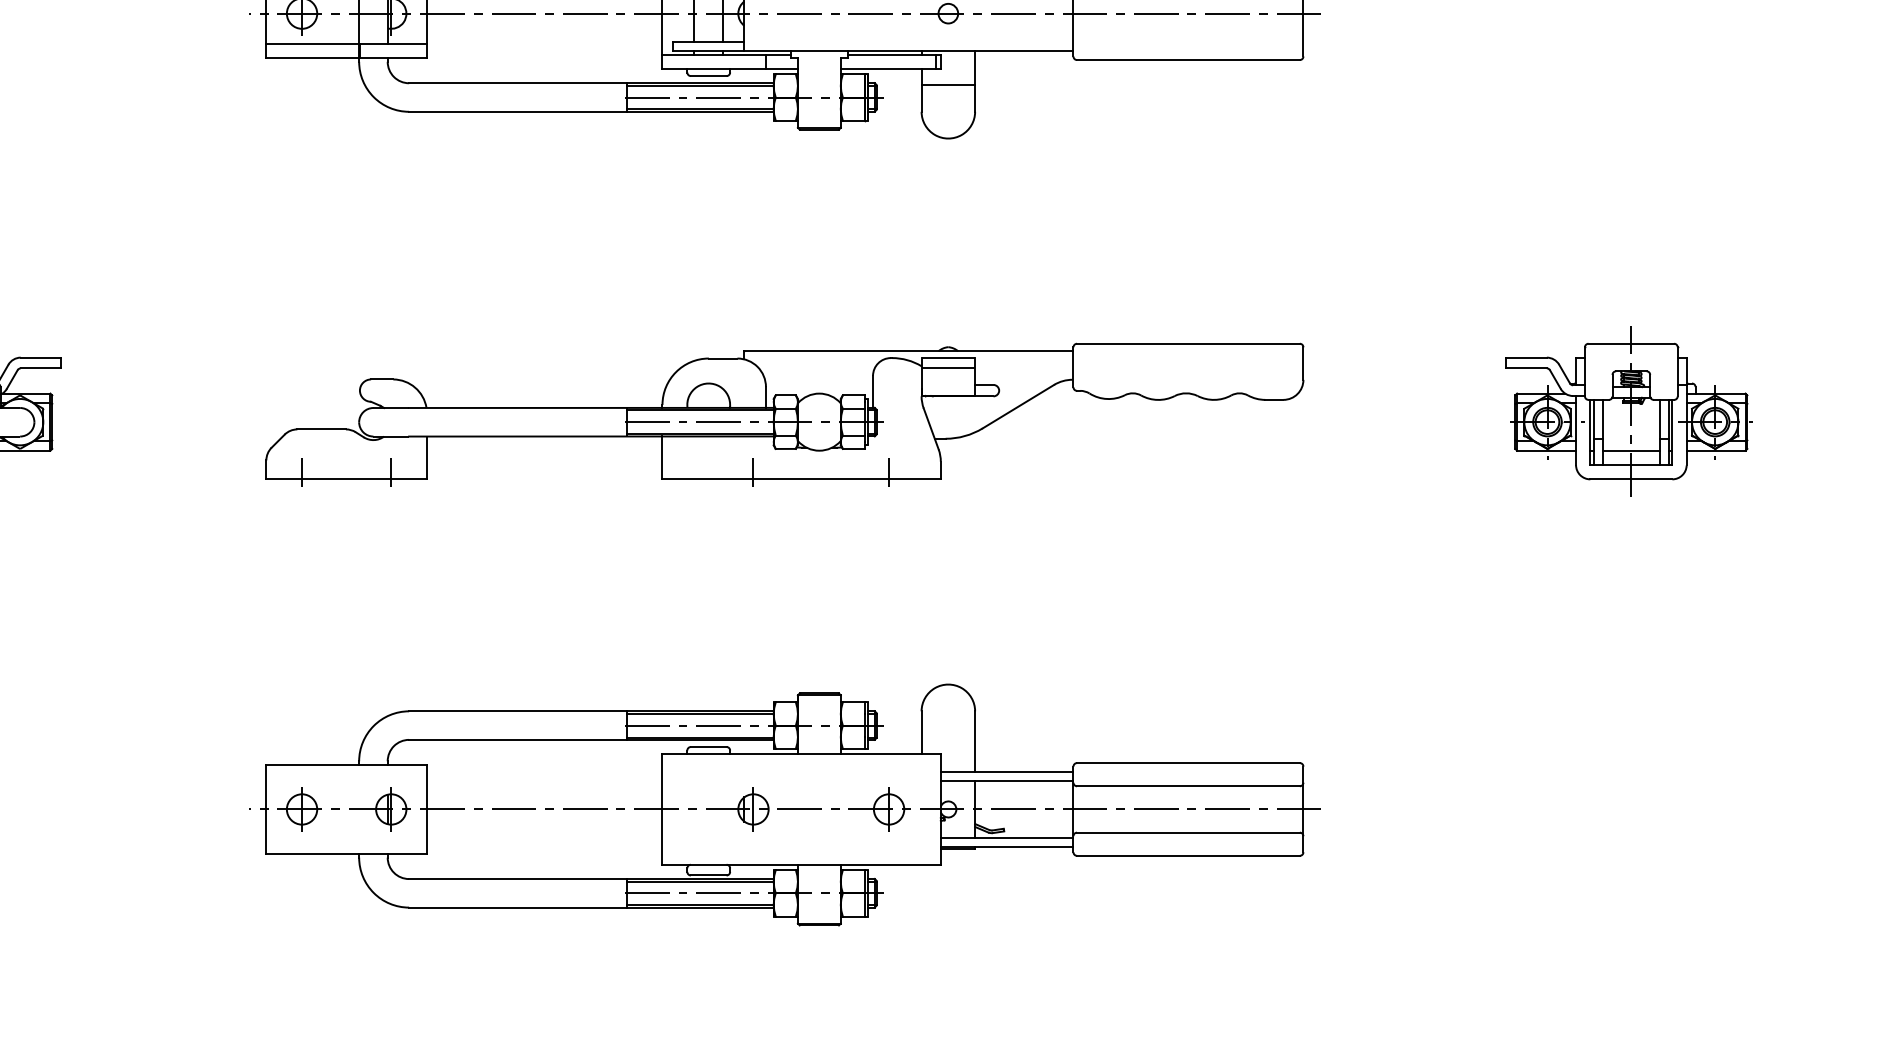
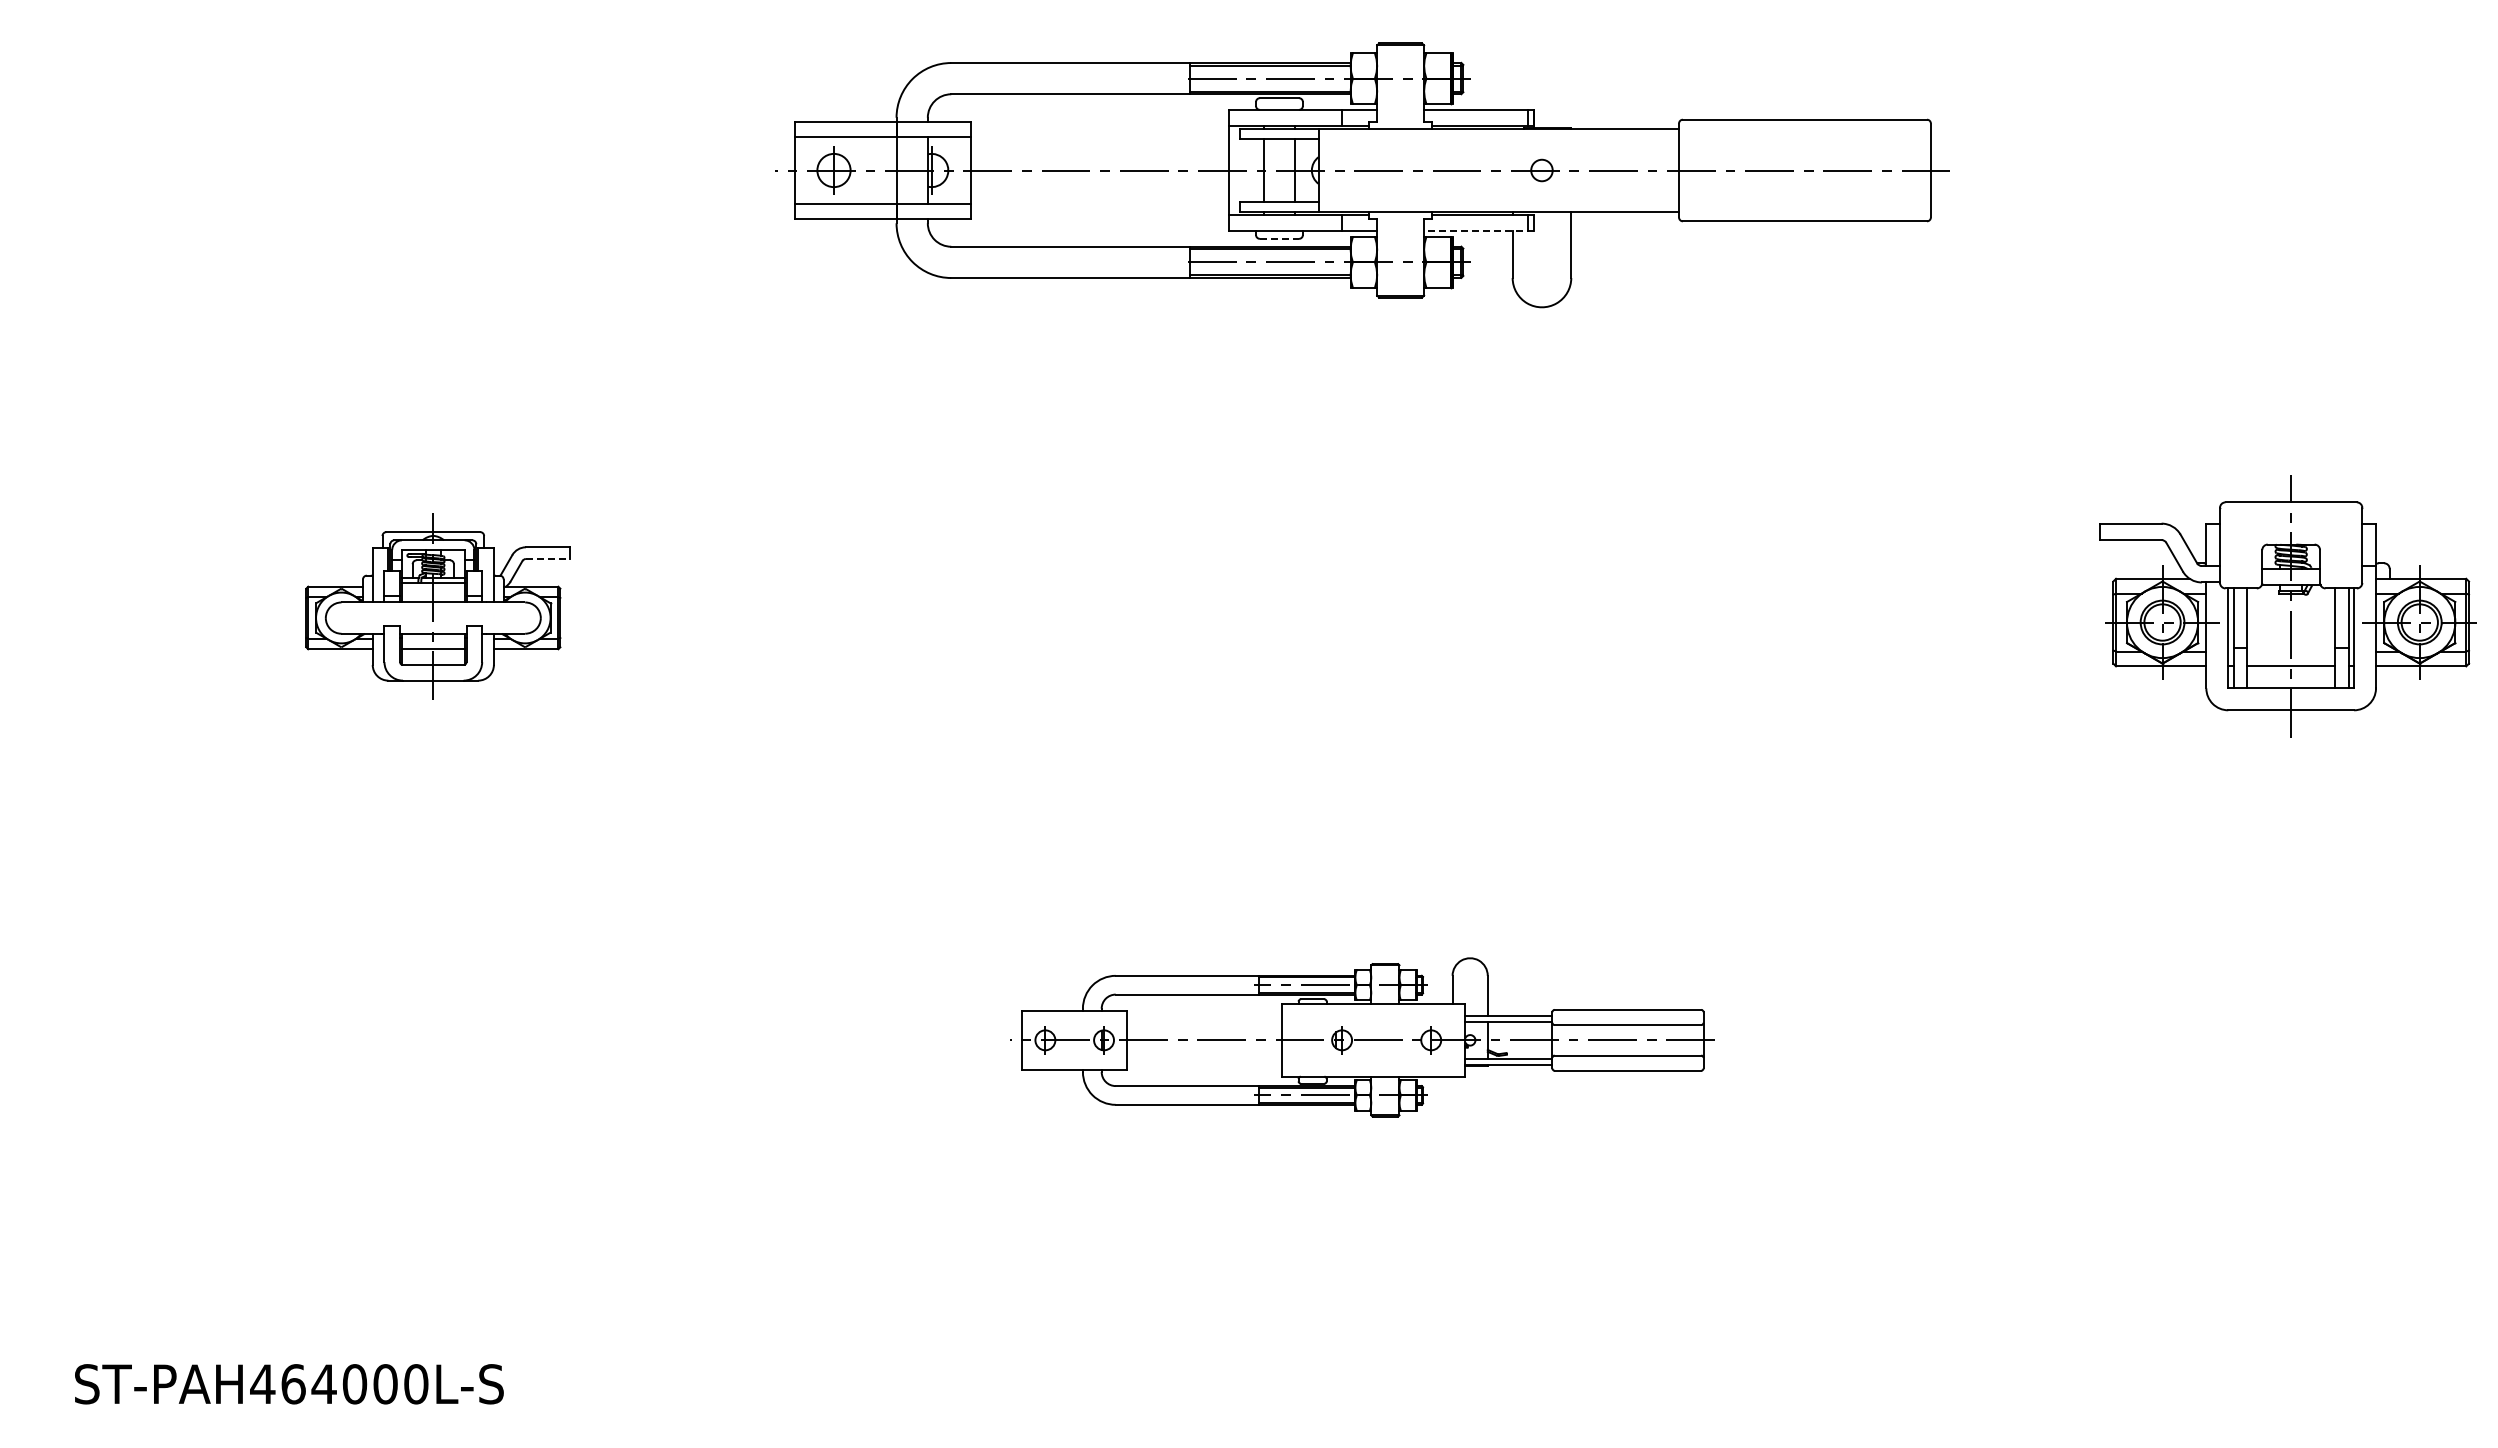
line: (890, 69) -> (1478, 231), solid -> dashed
line: (708, 75) -> (1279, 238), solid -> dashed
line: (947, 84) -> (1541, 248), removed
line: (41, 368) -> (548, 559), solid -> dashed
part: (1628, 411) -> (2287, 606), size x1.4
part: (784, 414) -> (1362, 609), removed
part: (784, 805) -> (1362, 1037), size x0.6

